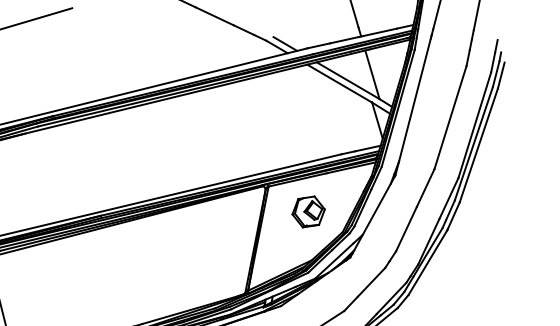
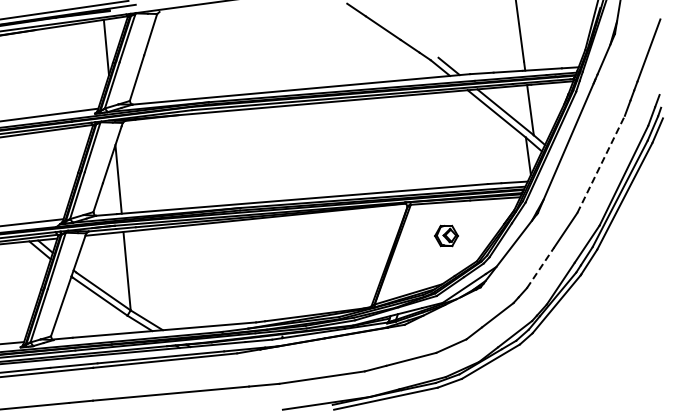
line: (450, 116) -> (601, 163), solid -> dashed
part: (308, 211) -> (446, 235), size x0.7
line: (406, 228) -> (540, 267), solid -> dashed

